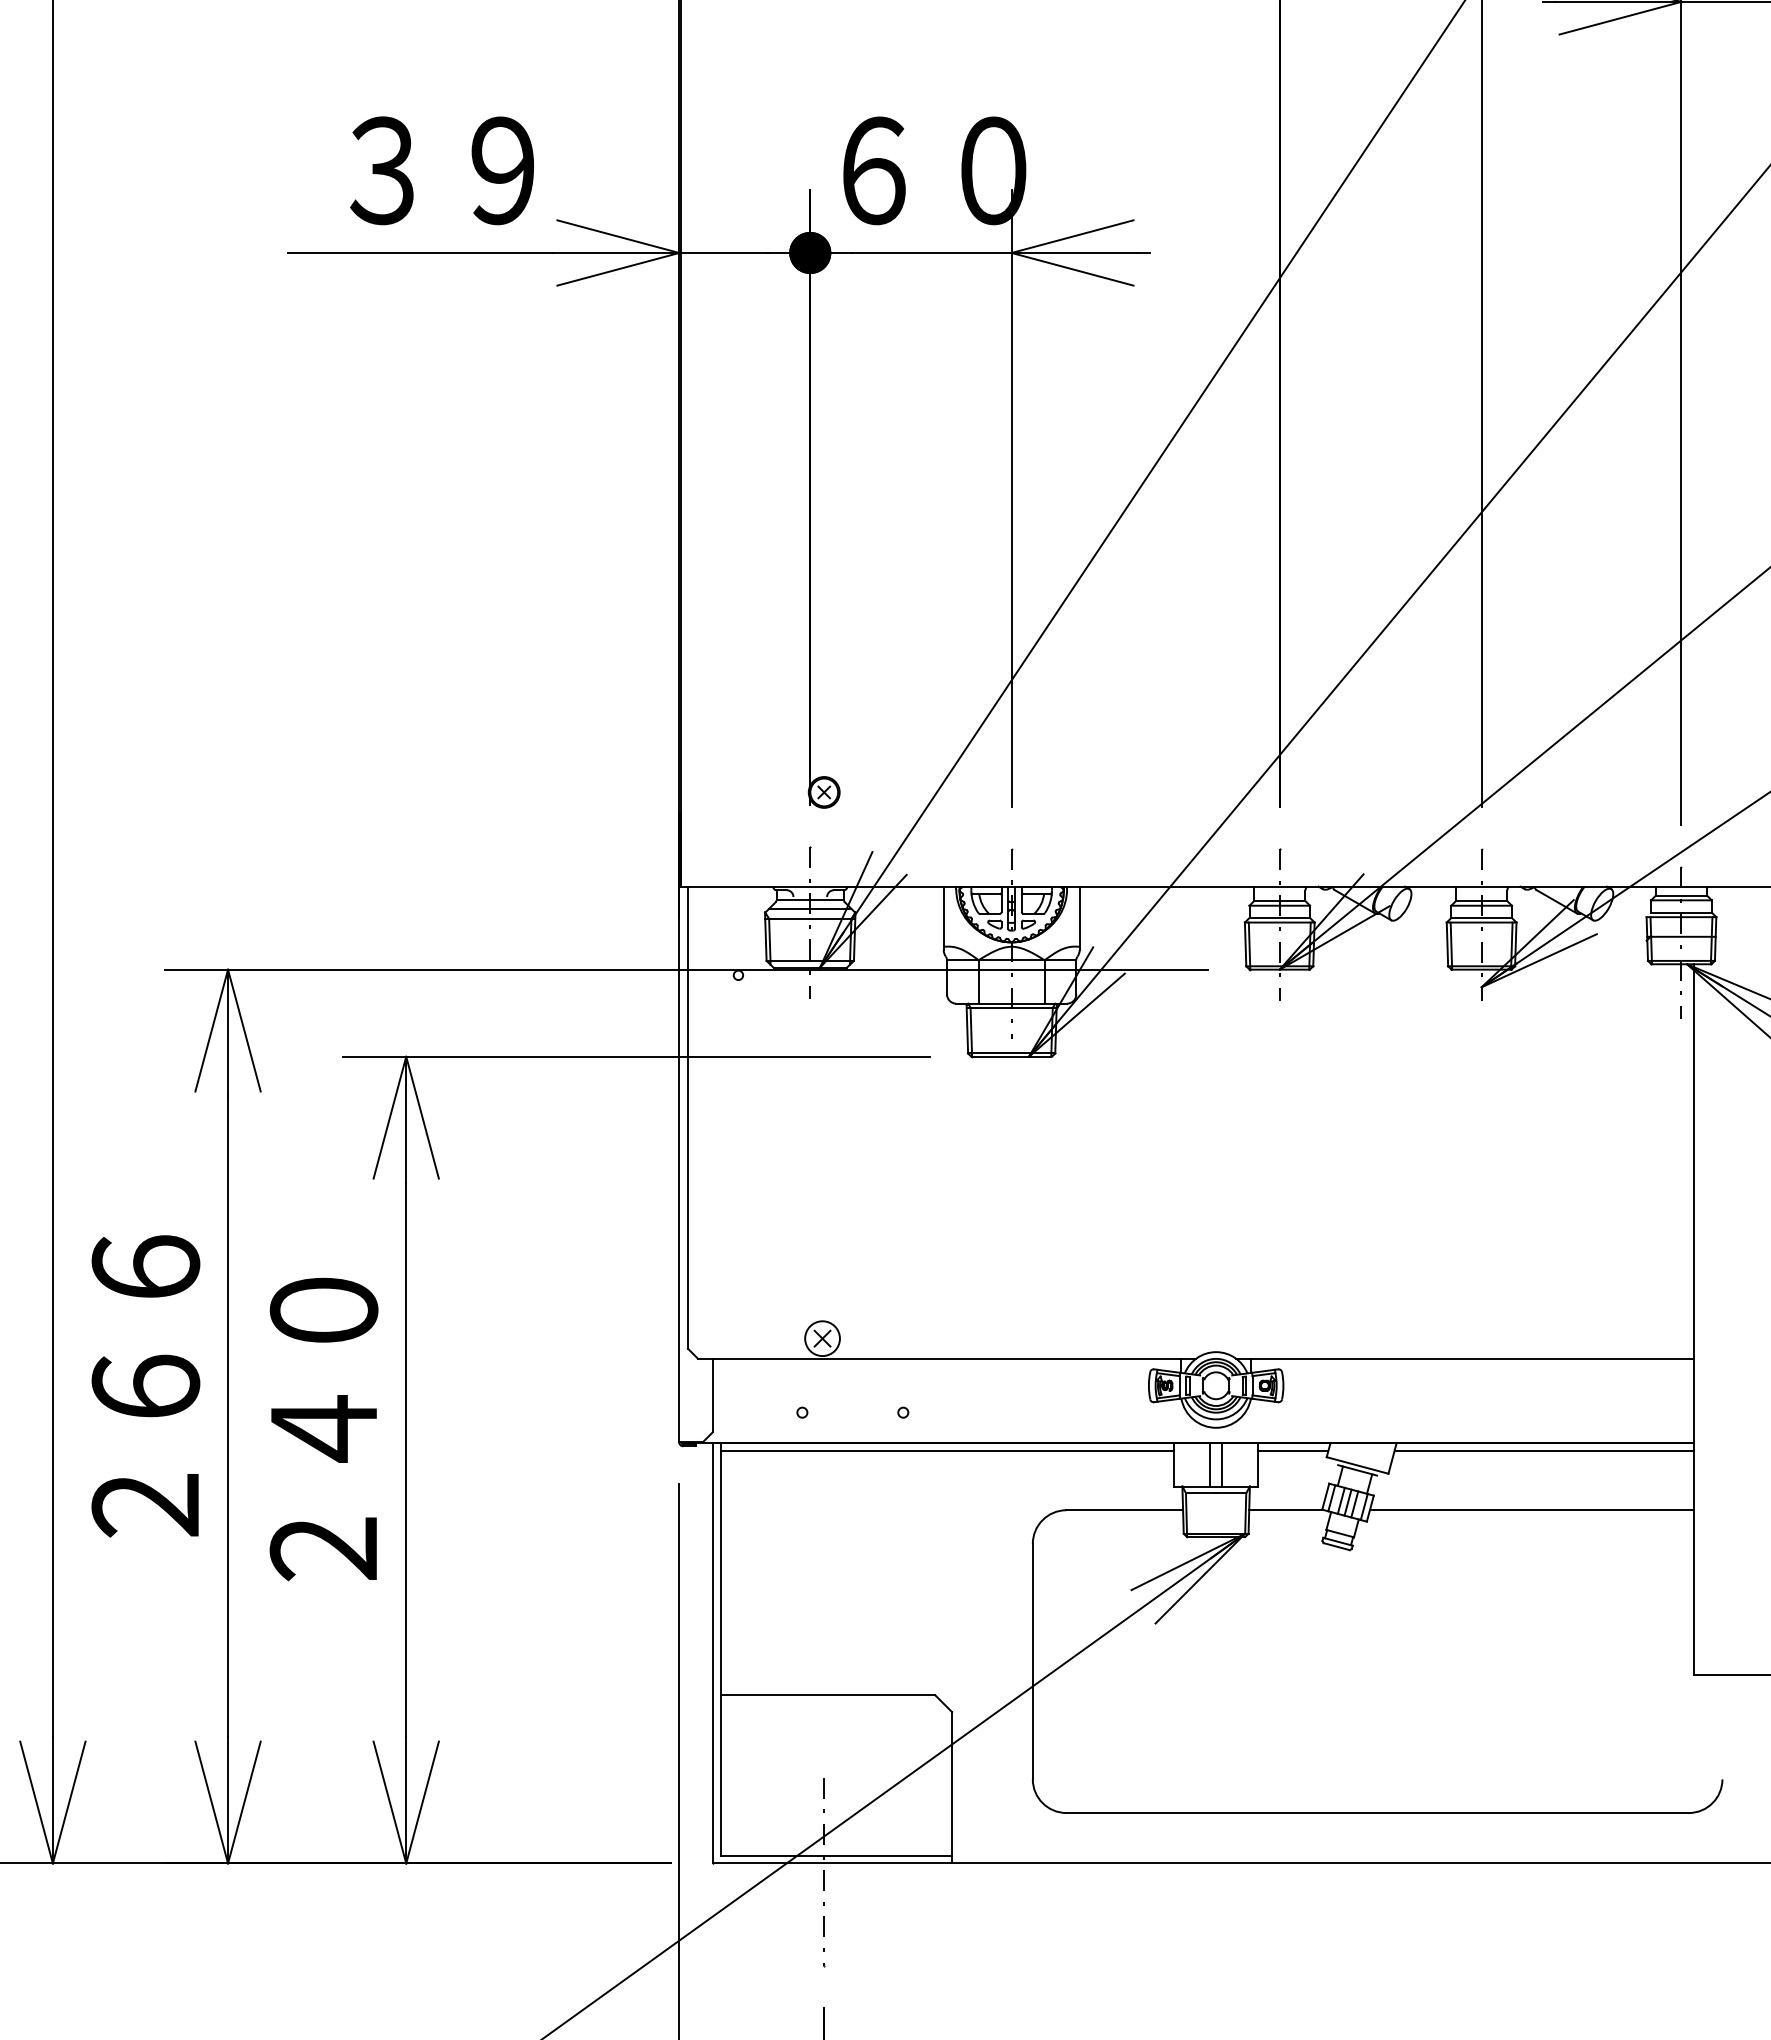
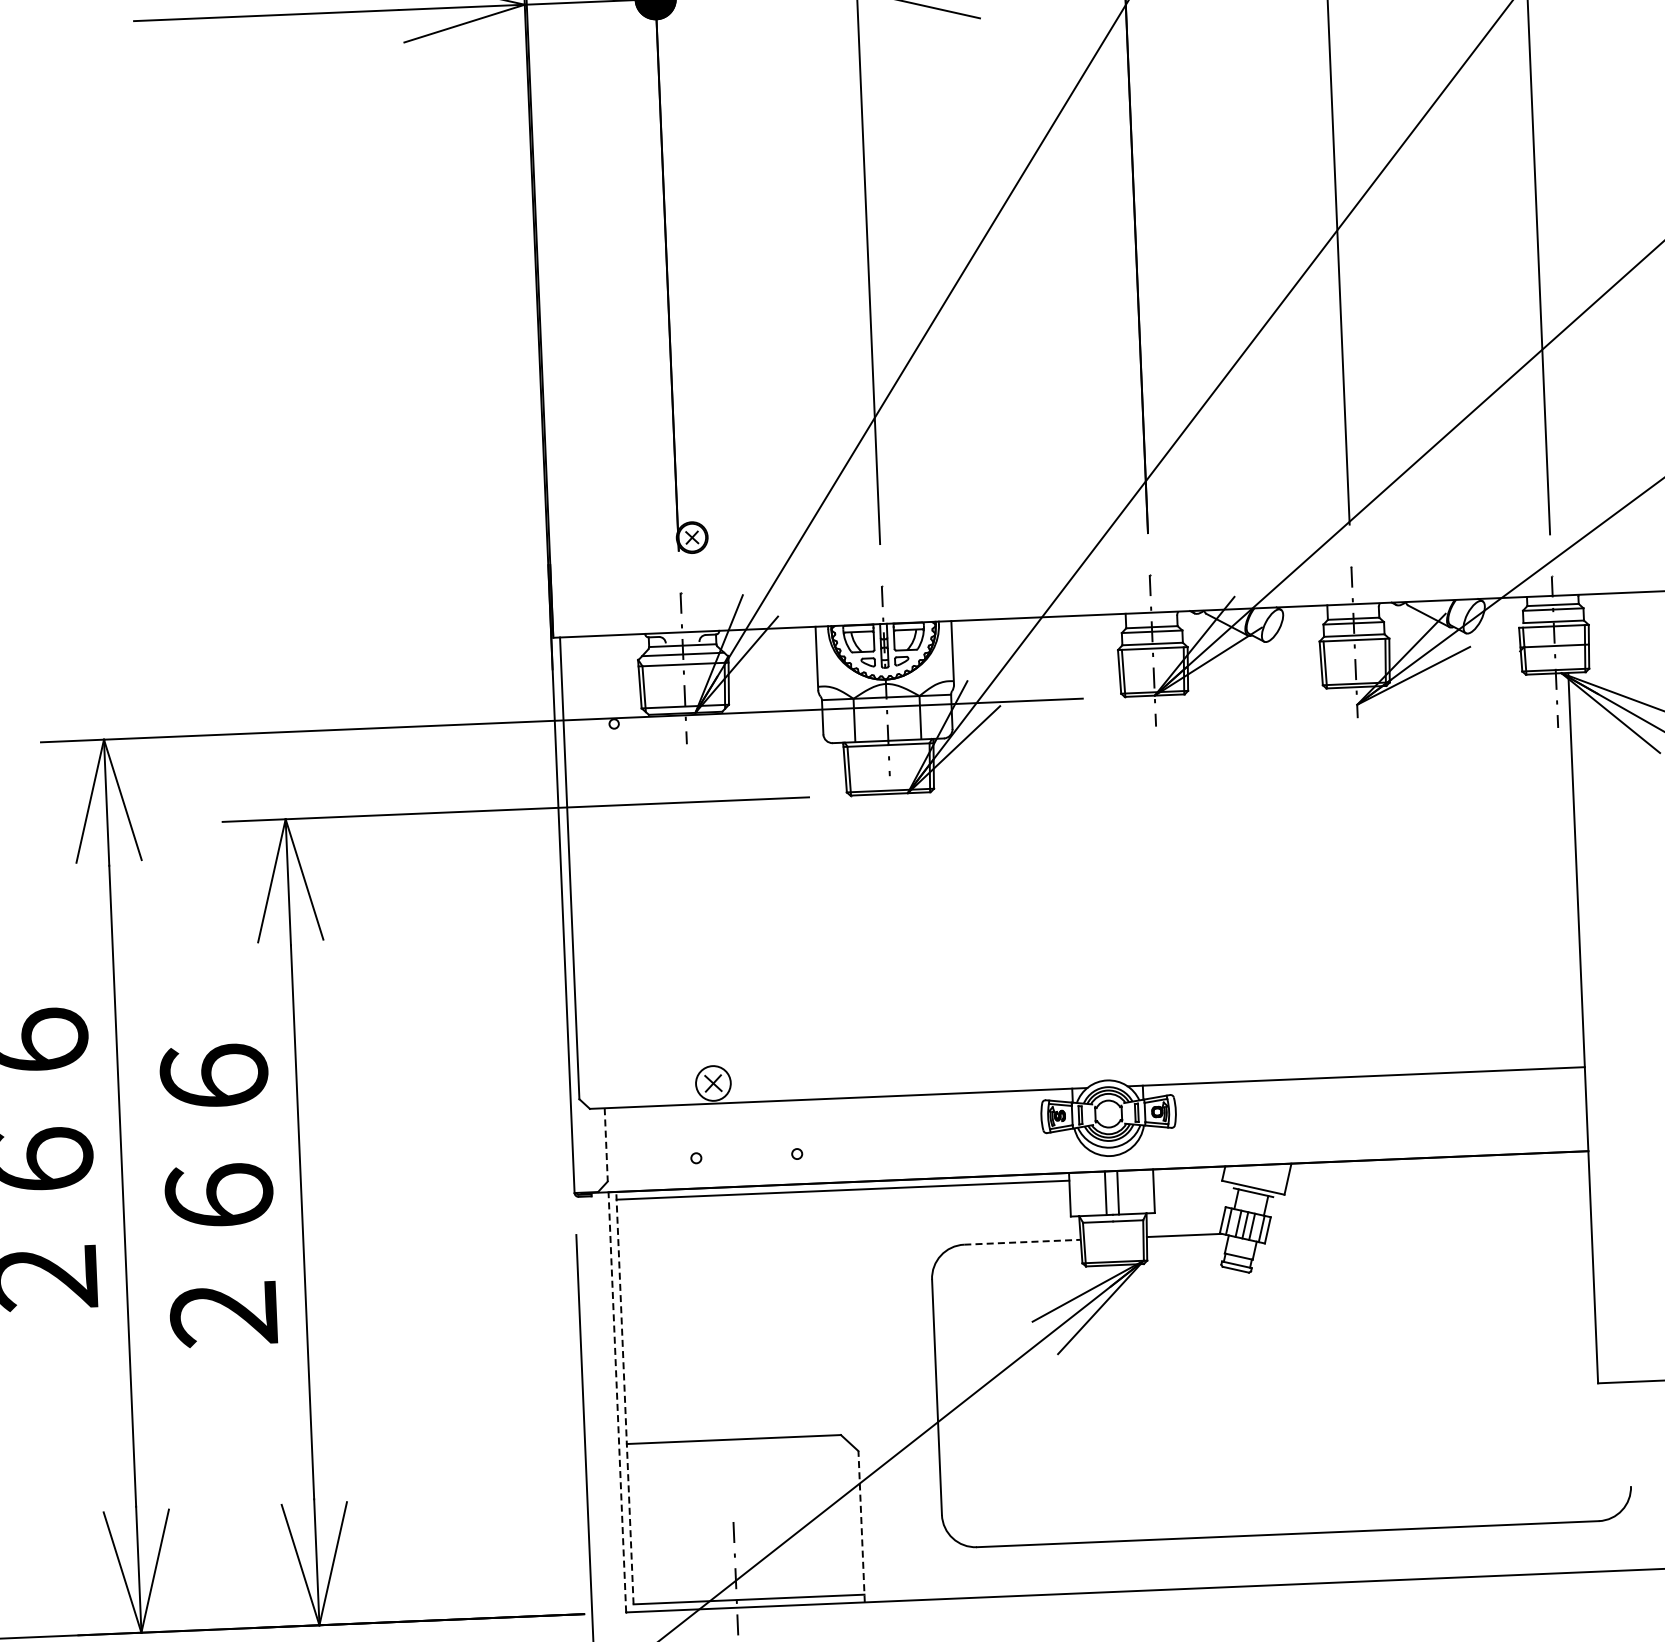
text: (323, 1369) -> (216, 1135), ２４０ -> ２６６
line: (712, 1395) -> (605, 1144), solid -> dashed
line: (1293, 1450) -> (1188, 1175), removed
line: (1543, 1450) -> (1438, 1165), removed
line: (1125, 1510) -> (1023, 1242), solid -> dashed
line: (1532, 1510) -> (1429, 1225), removed
line: (720, 1648) -> (624, 1397), solid -> dashed
line: (713, 1652) -> (617, 1401), solid -> dashed
line: (952, 1787) -> (862, 1526), solid -> dashed

